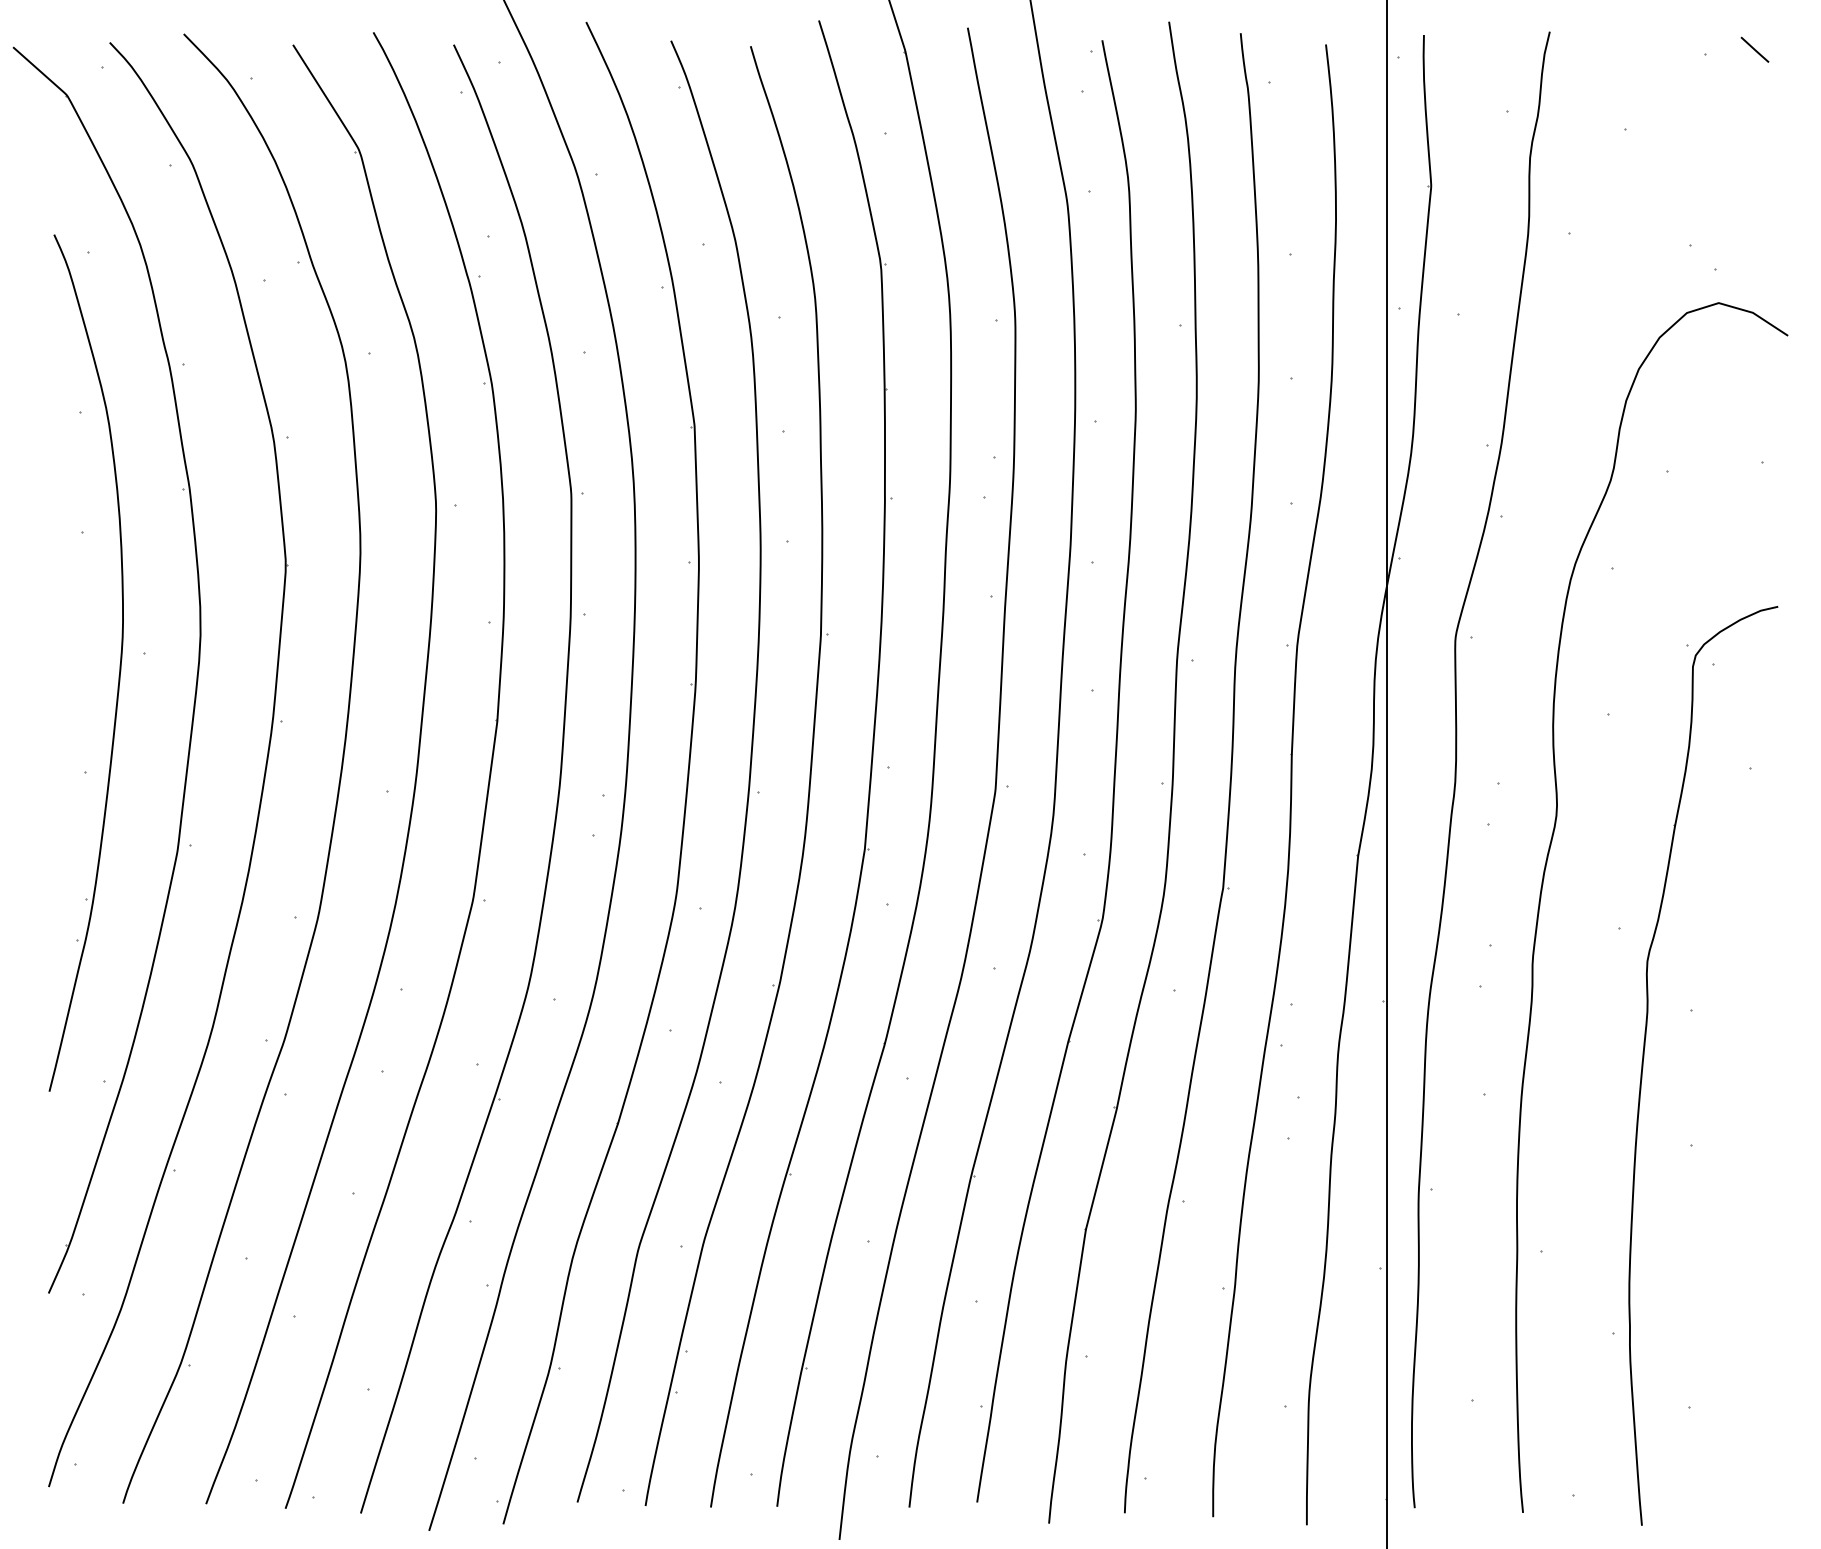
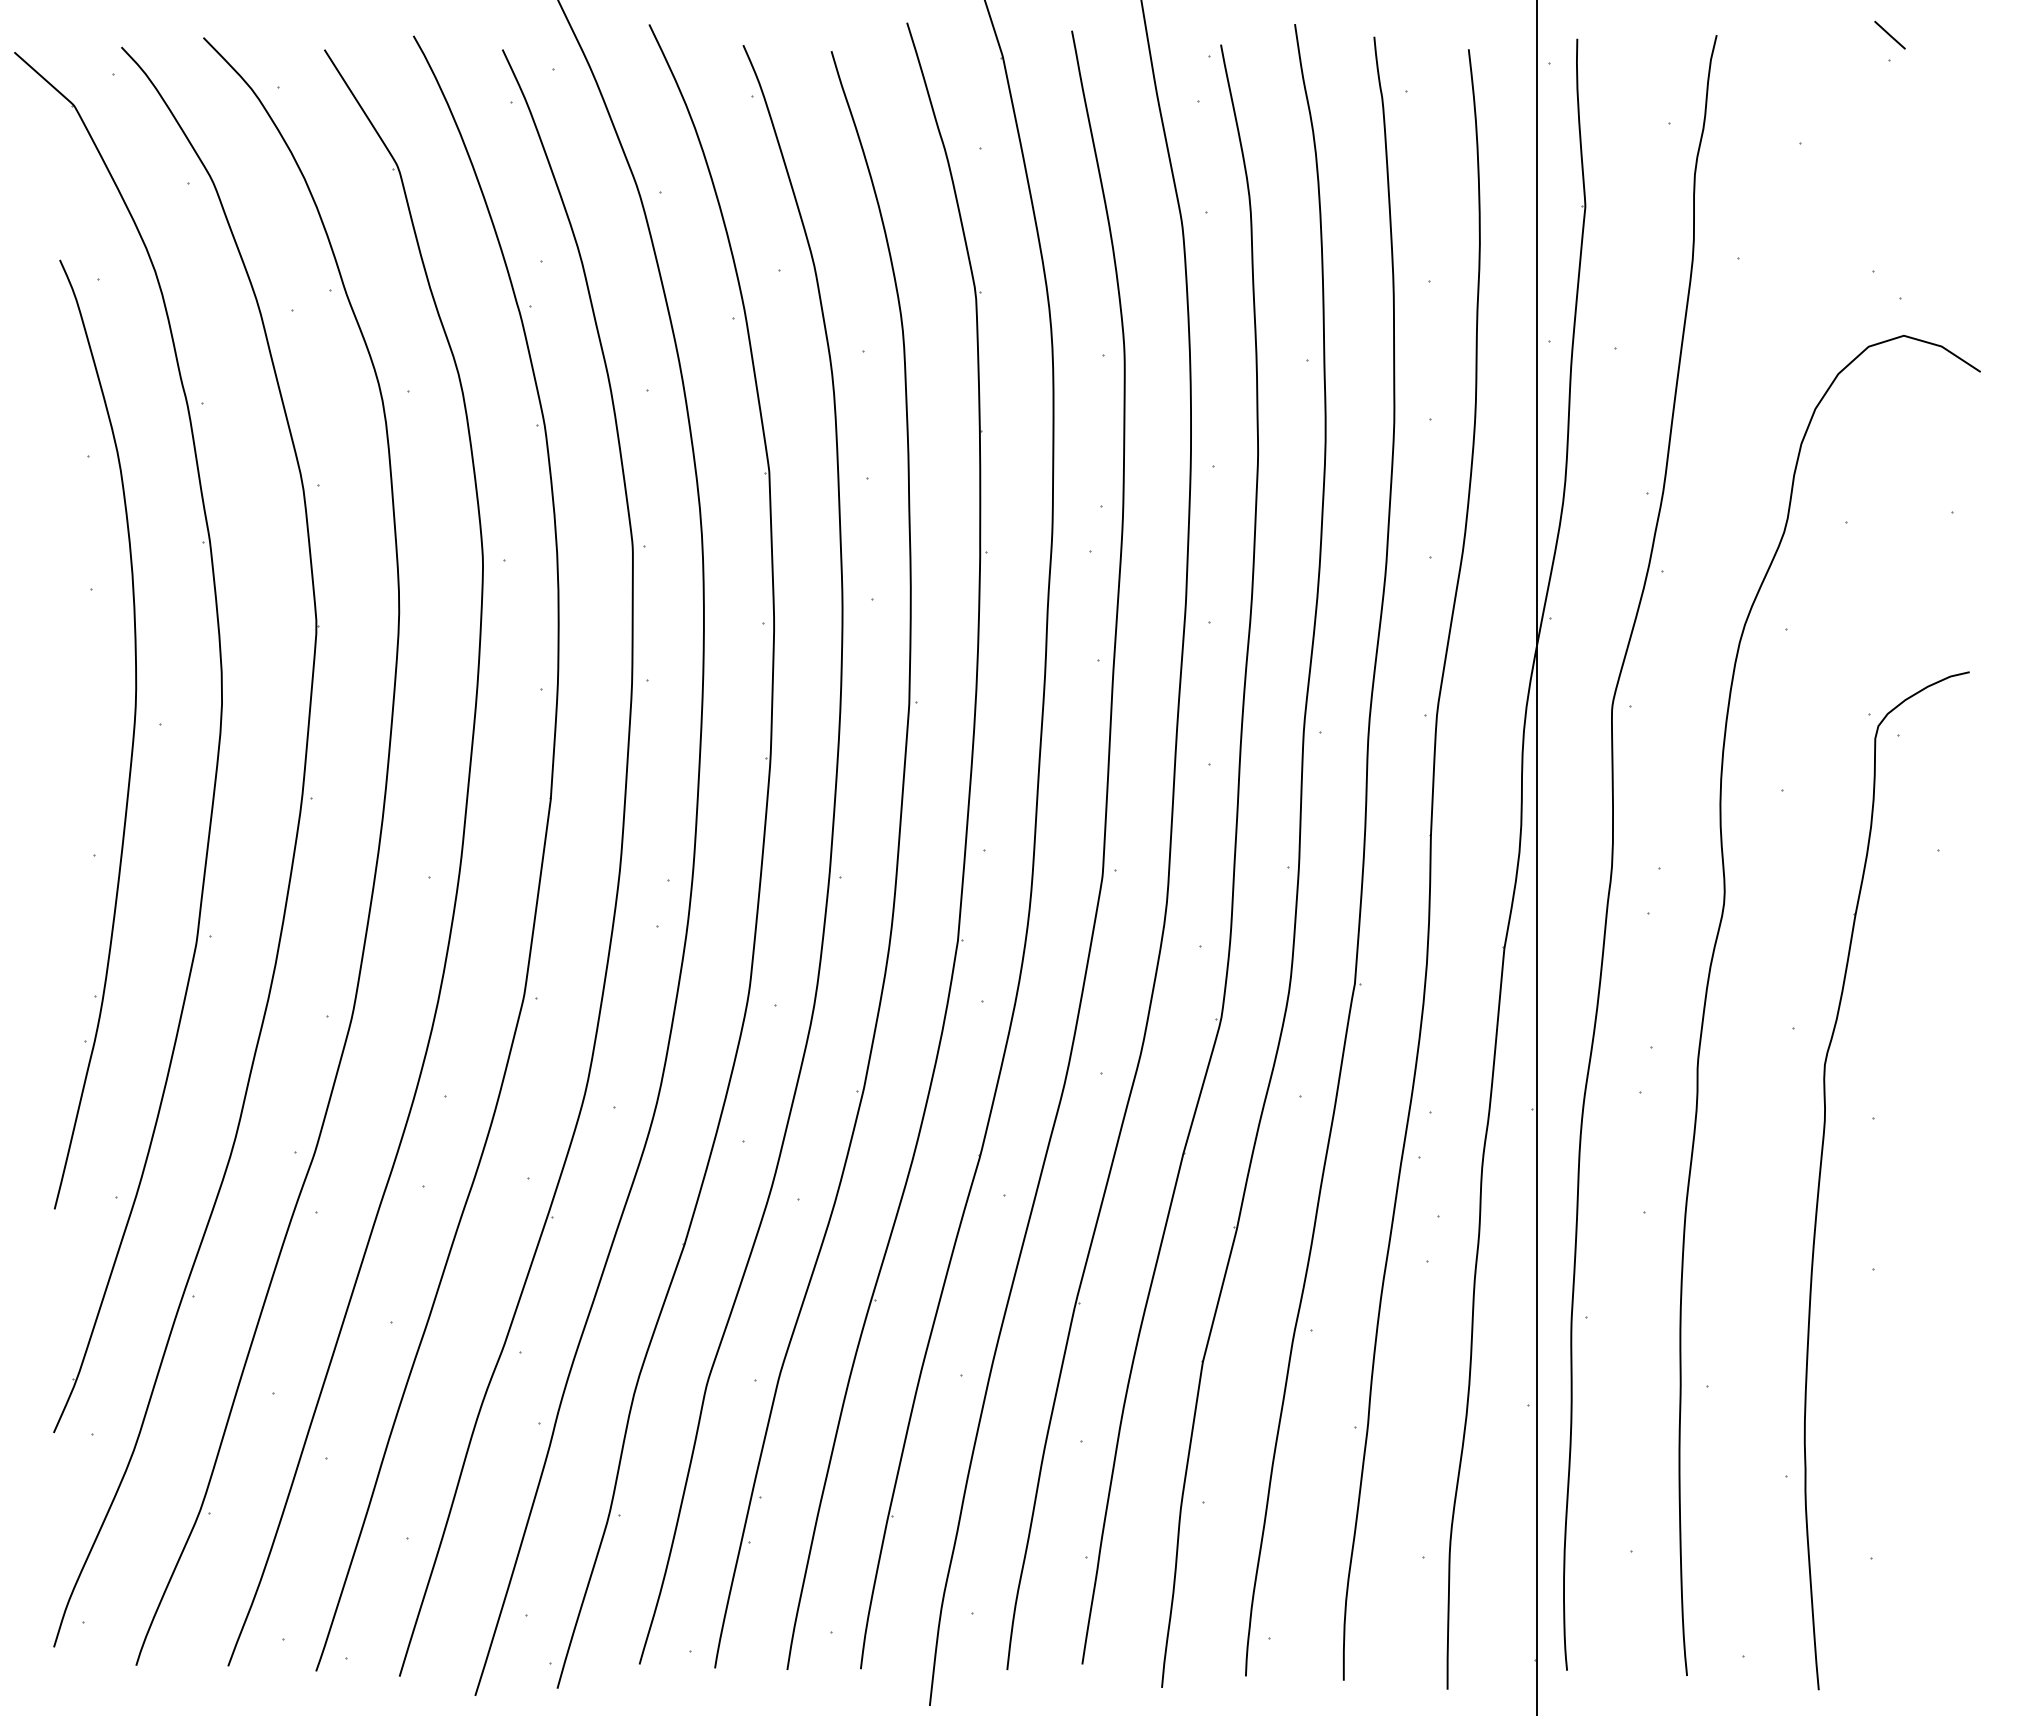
line: (1754, 49) -> (1889, 34), moved

